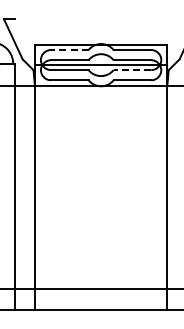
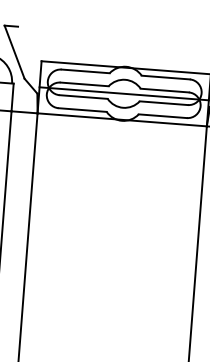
line: (69, 50) -> (85, 71), dashed -> solid
line: (132, 70) -> (163, 103), dashed -> solid

